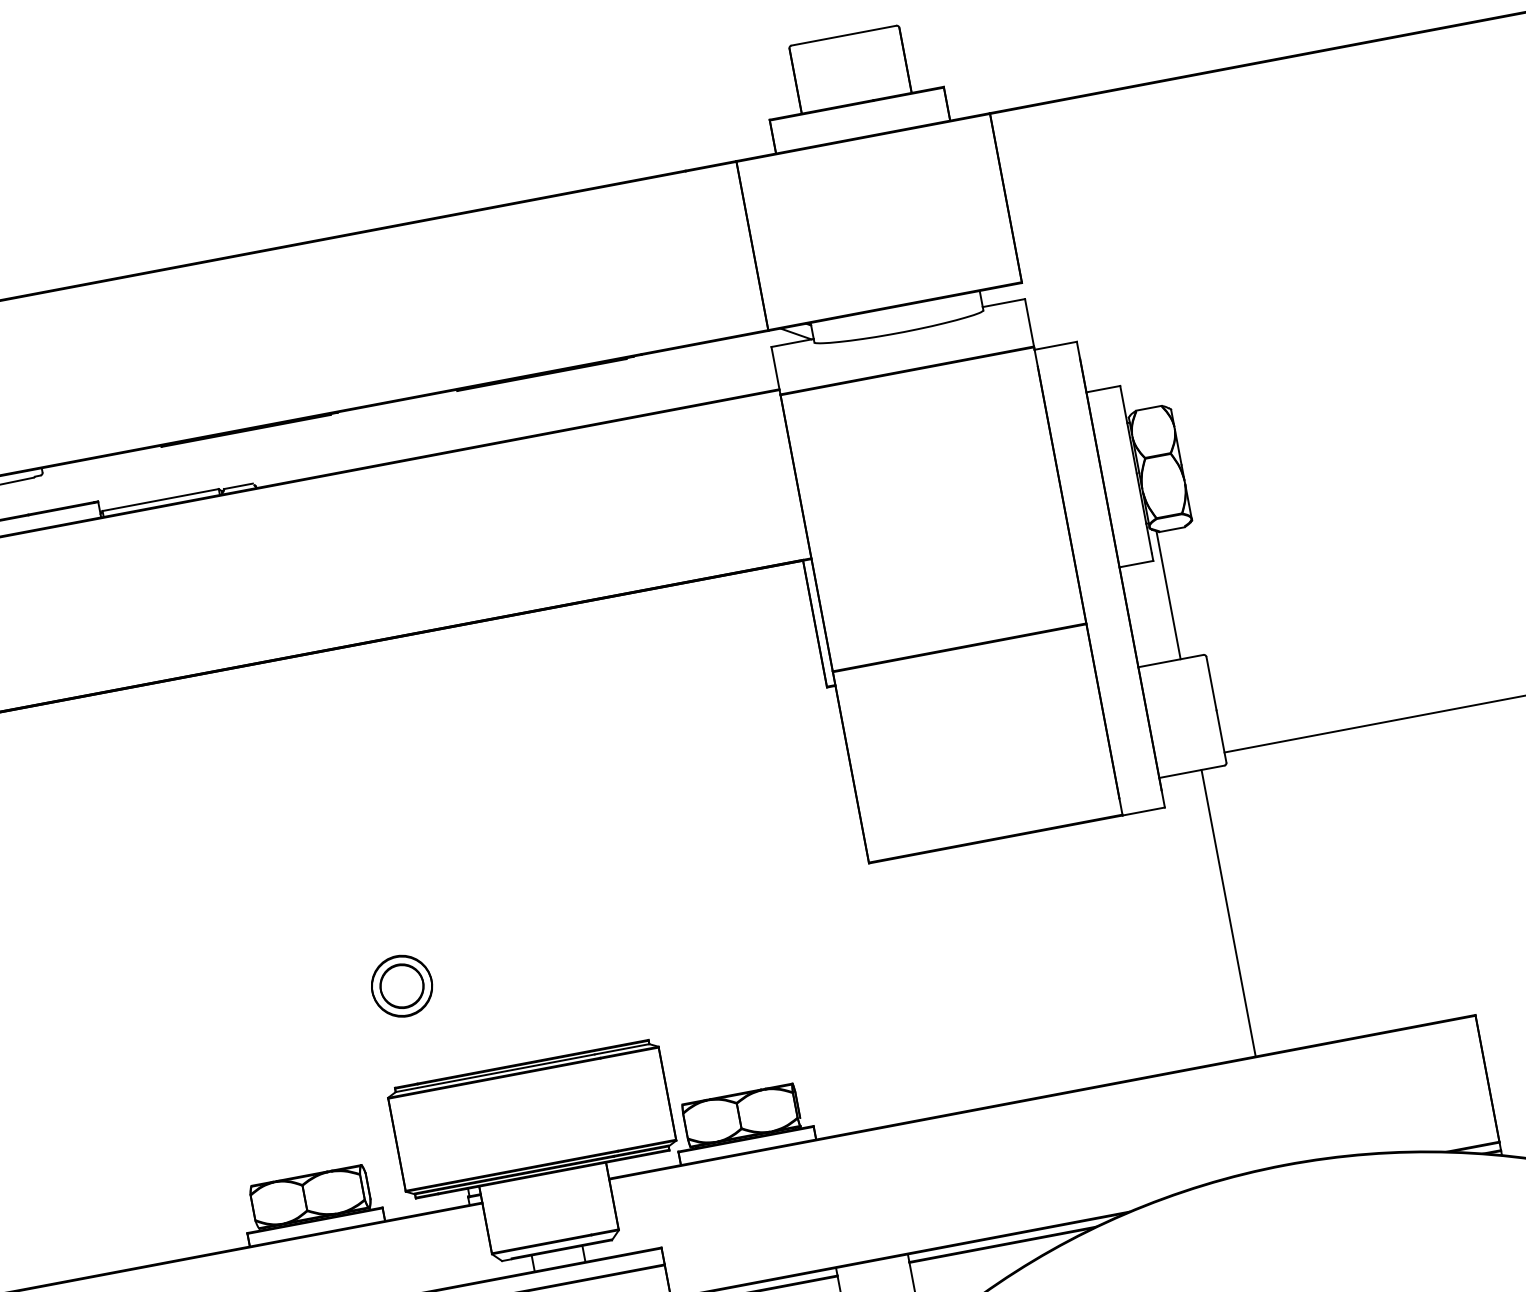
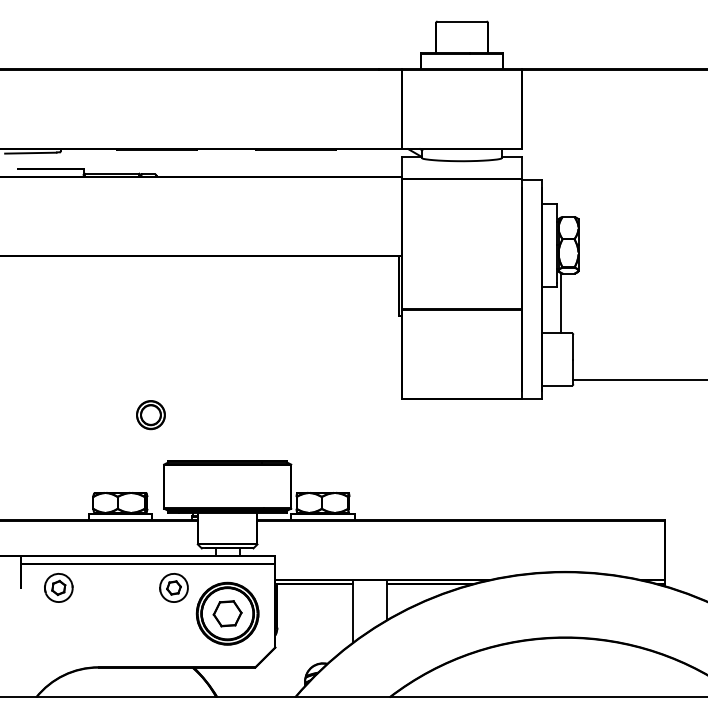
line: (1228, 912) -> (561, 452), removed
part: (401, 987) -> (150, 415), moved

